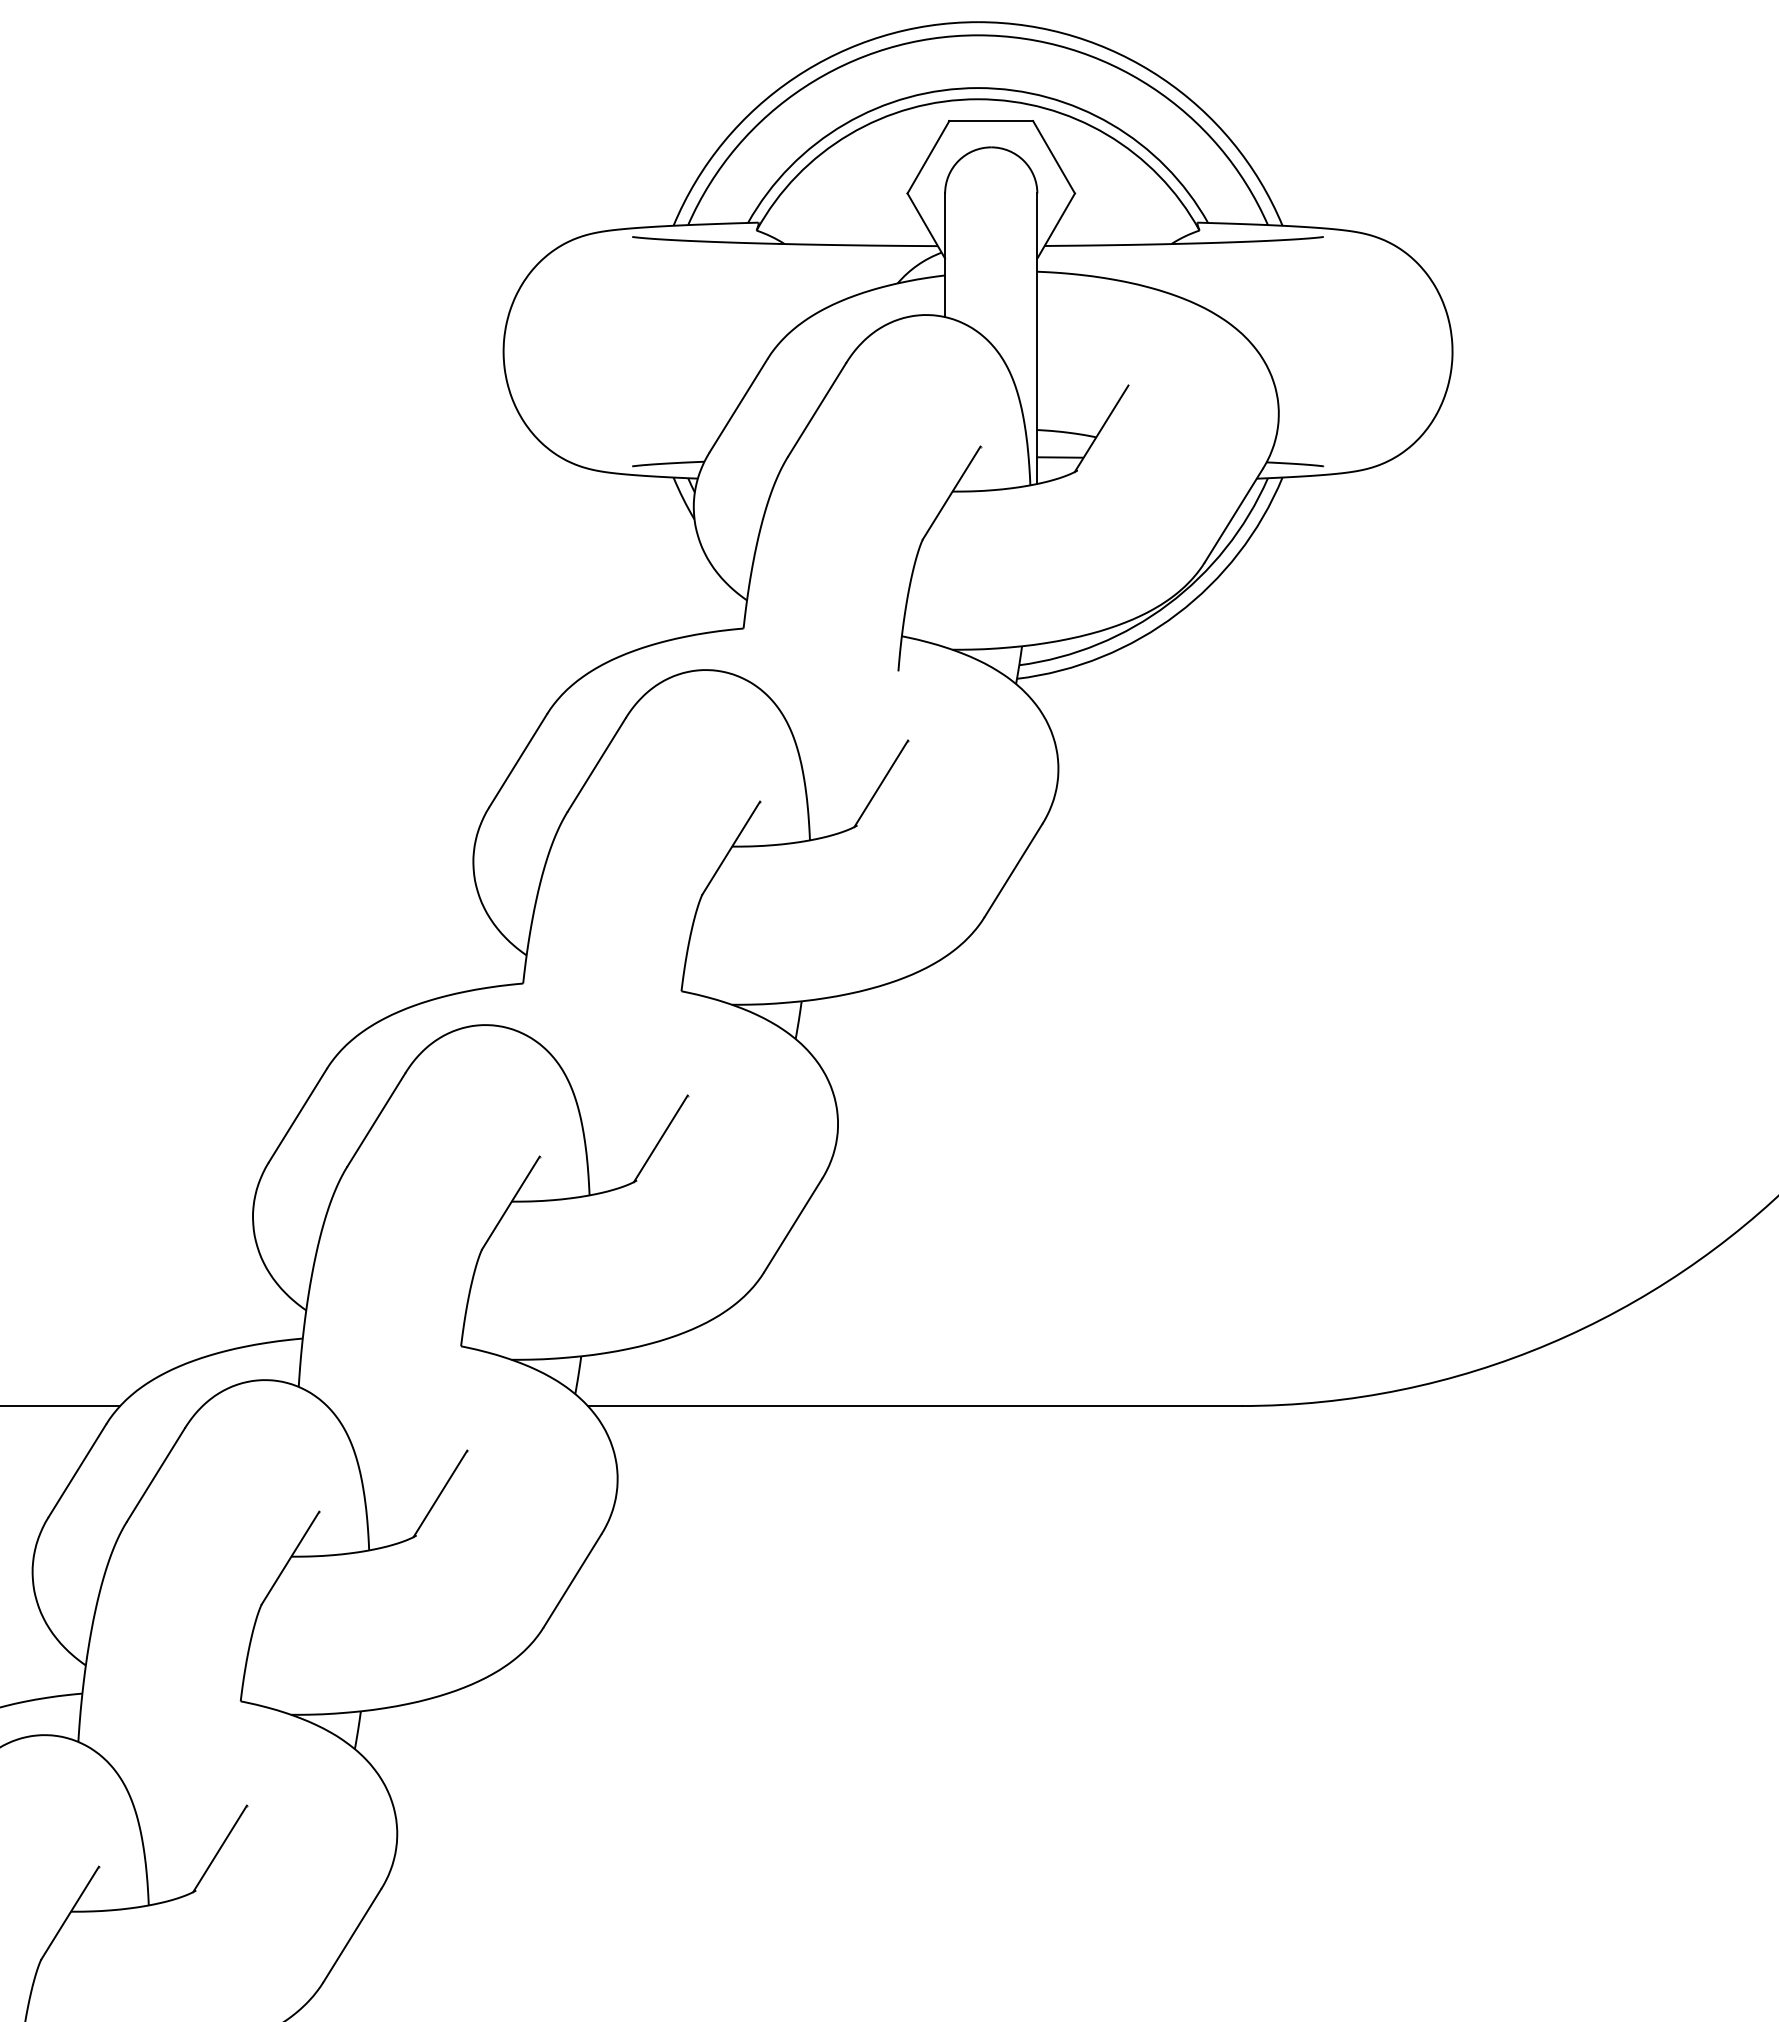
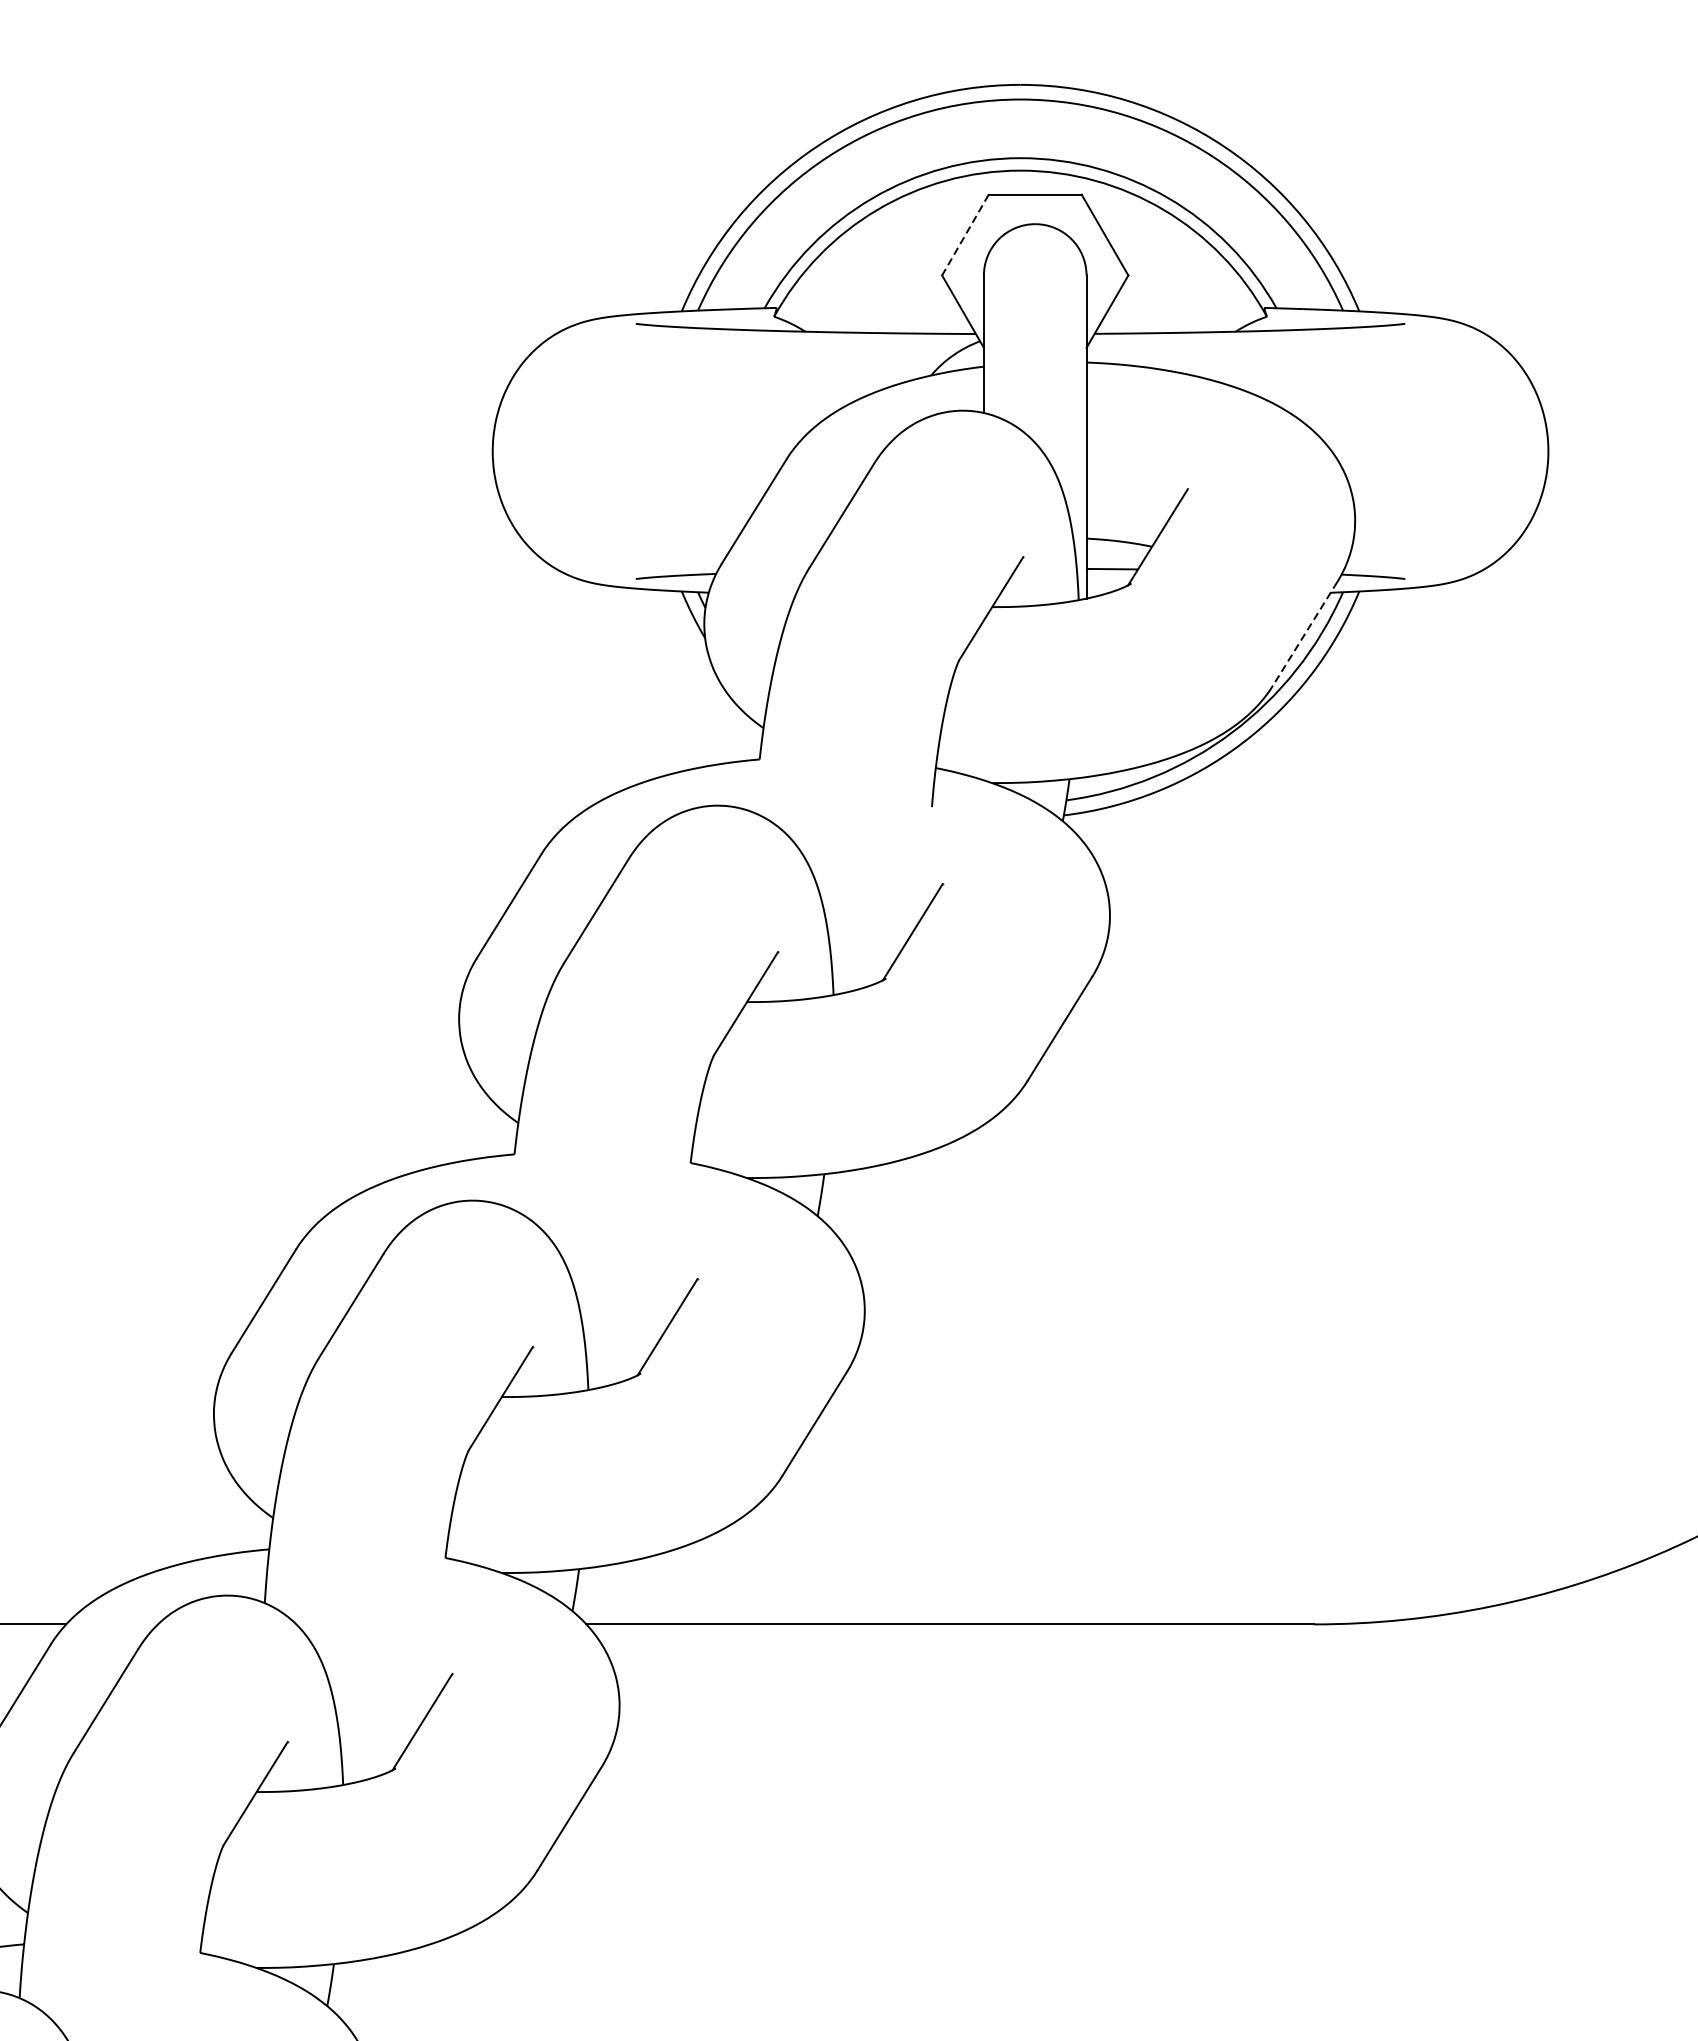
line: (928, 157) -> (965, 235), solid -> dashed
line: (1233, 515) -> (1304, 633), solid -> dashed

